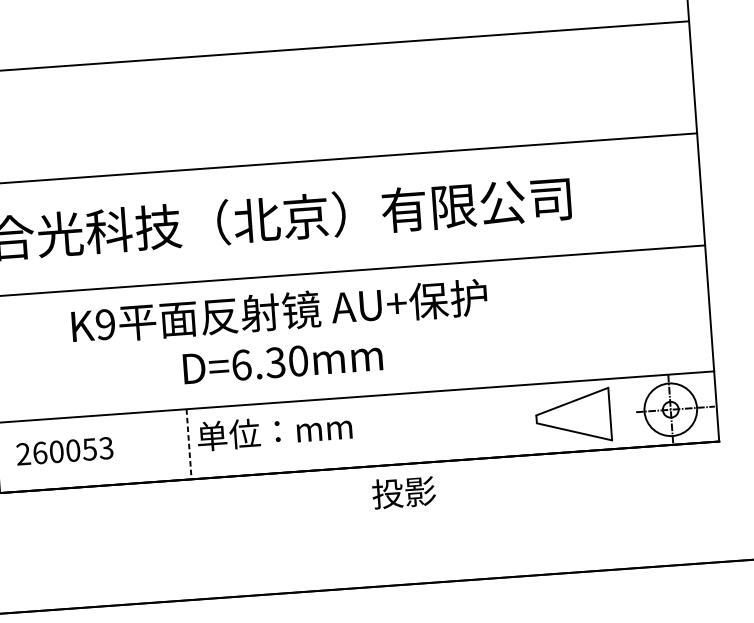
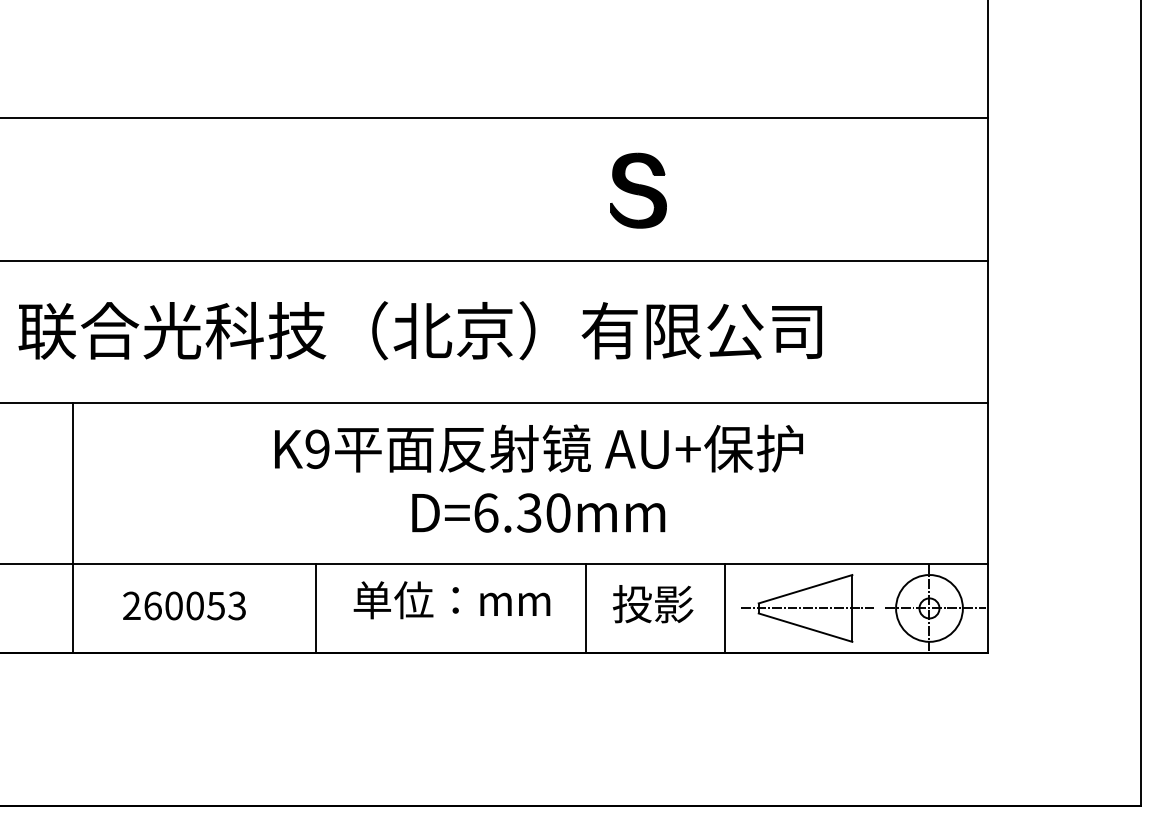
part: (418, 97) -> (638, 190), added
text: (280, 335) -> (538, 478), moved
line: (574, 416) -> (807, 608), added
line: (510, 421) -> (725, 608), added
line: (400, 429) -> (585, 608), added
text: (274, 431) -> (451, 600), moved
line: (189, 444) -> (316, 608), dashed -> solid
text: (64, 450) -> (184, 605), moved
text: (404, 492) -> (653, 604), moved

